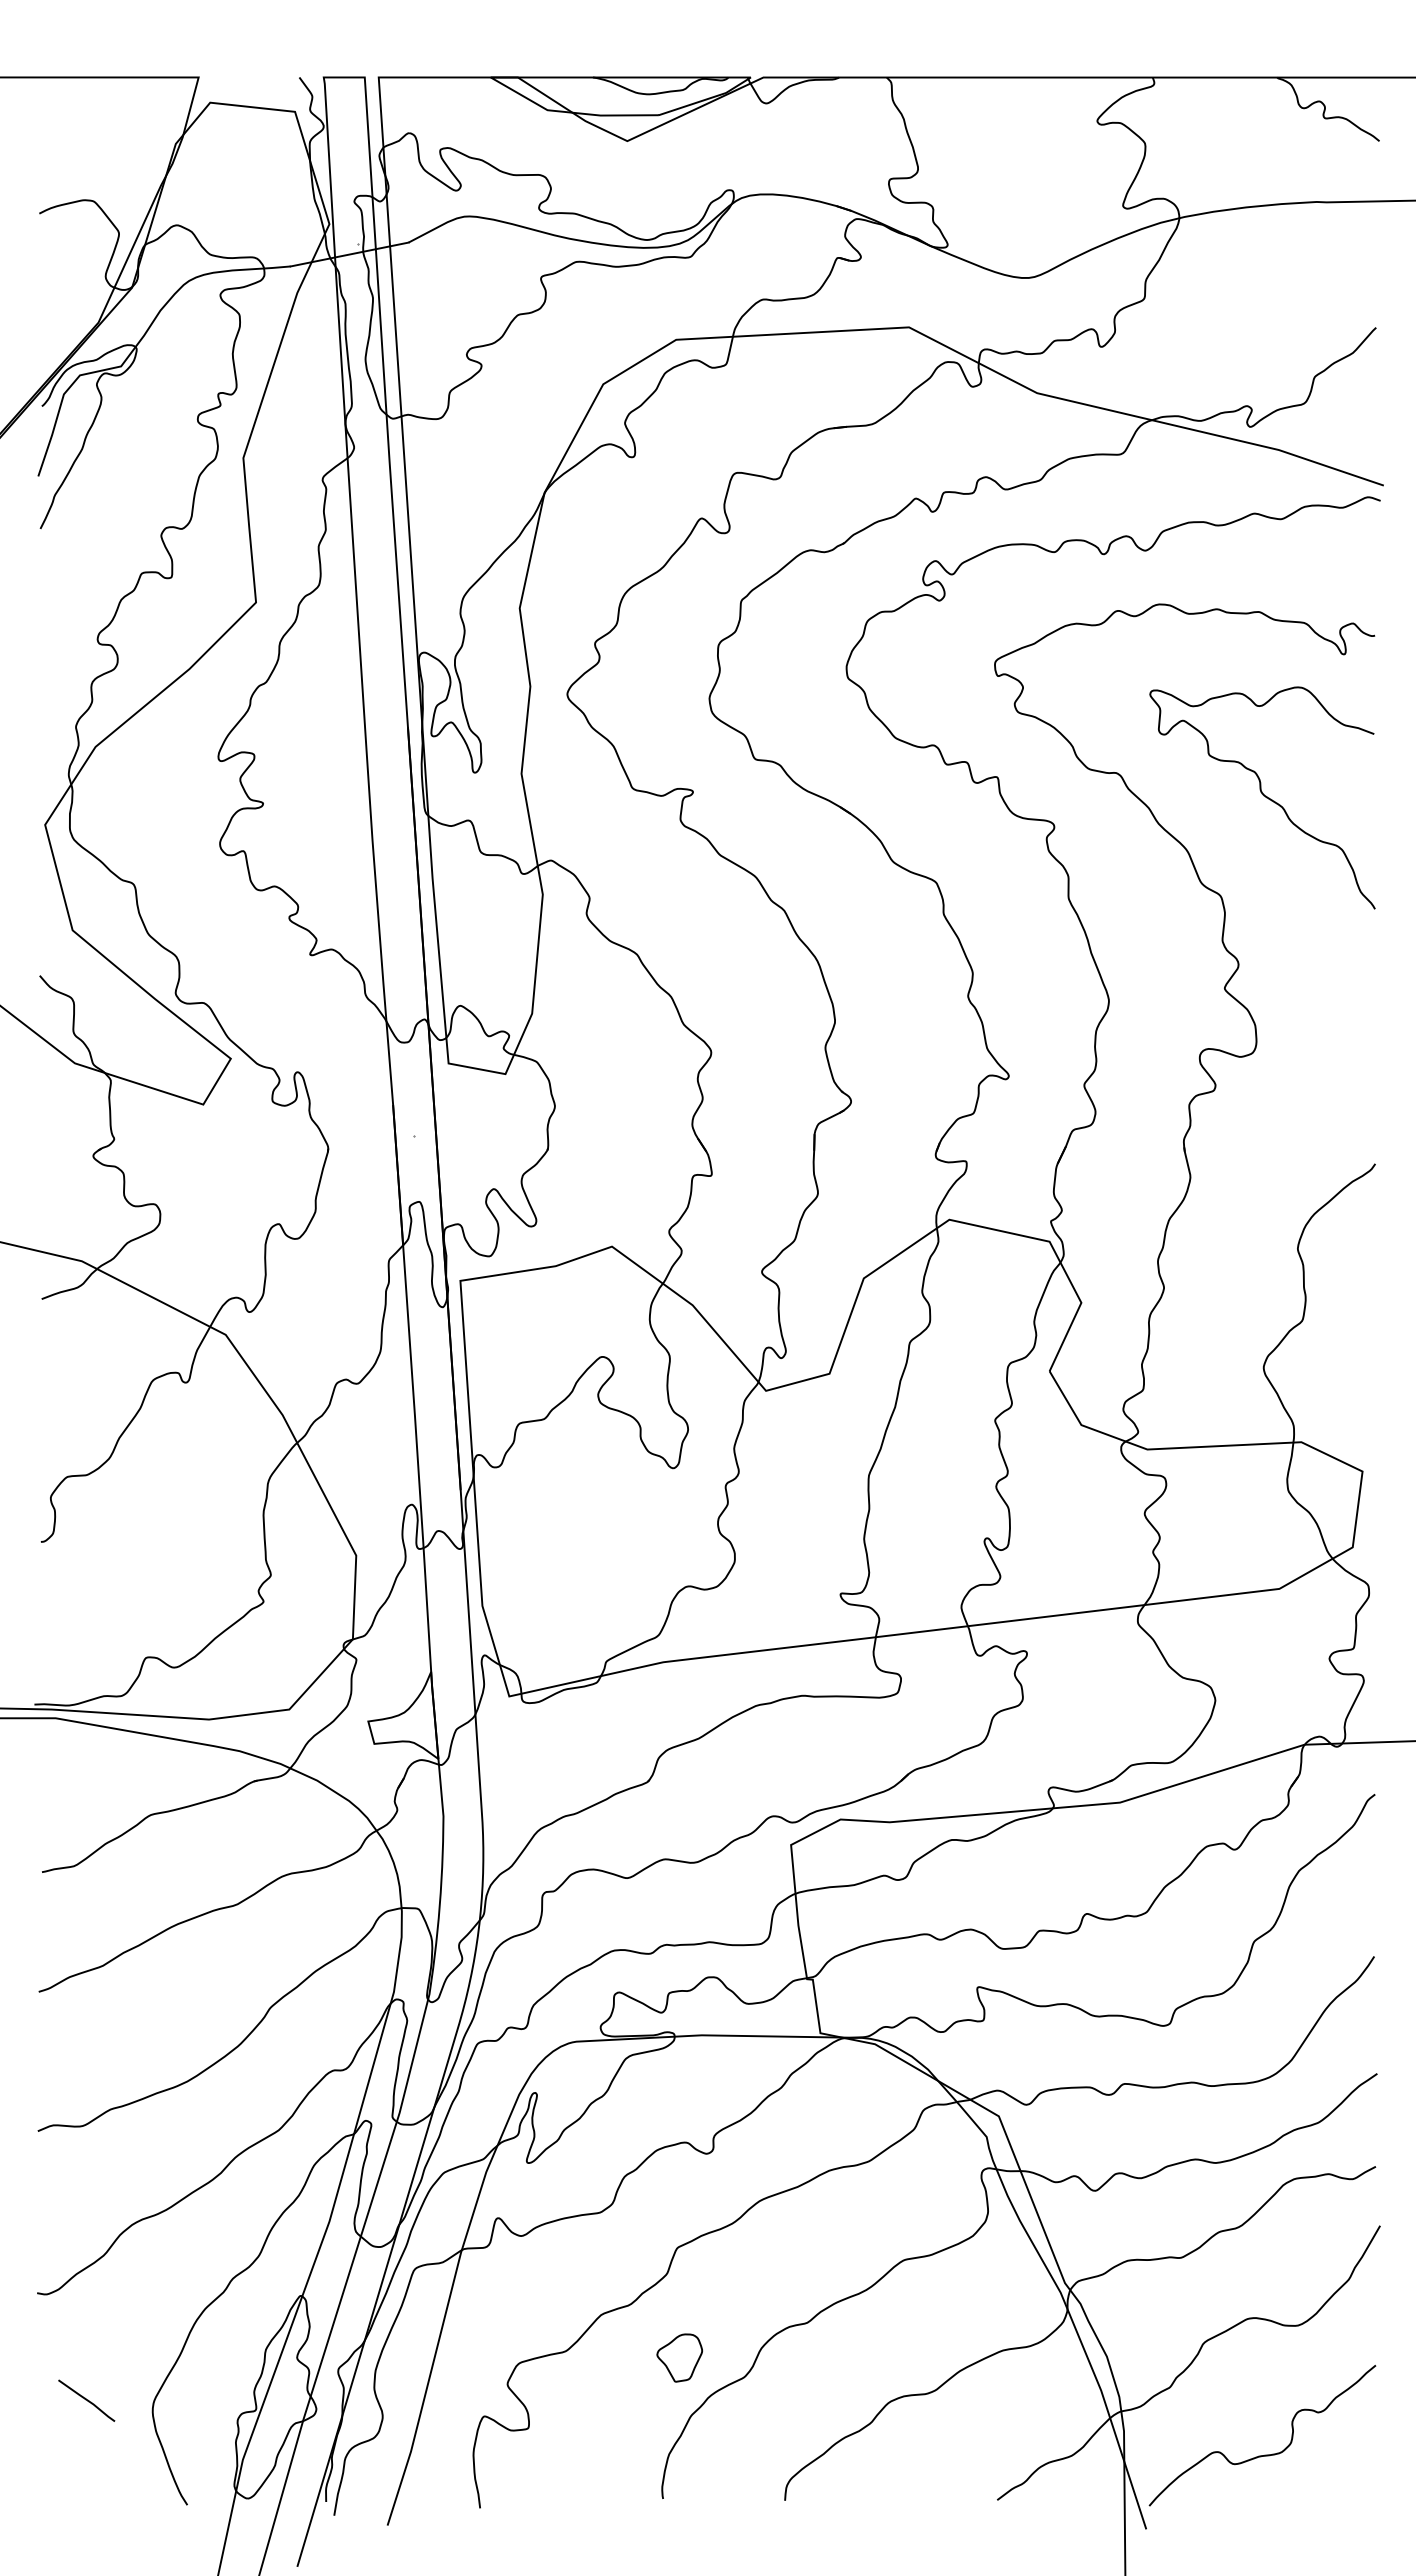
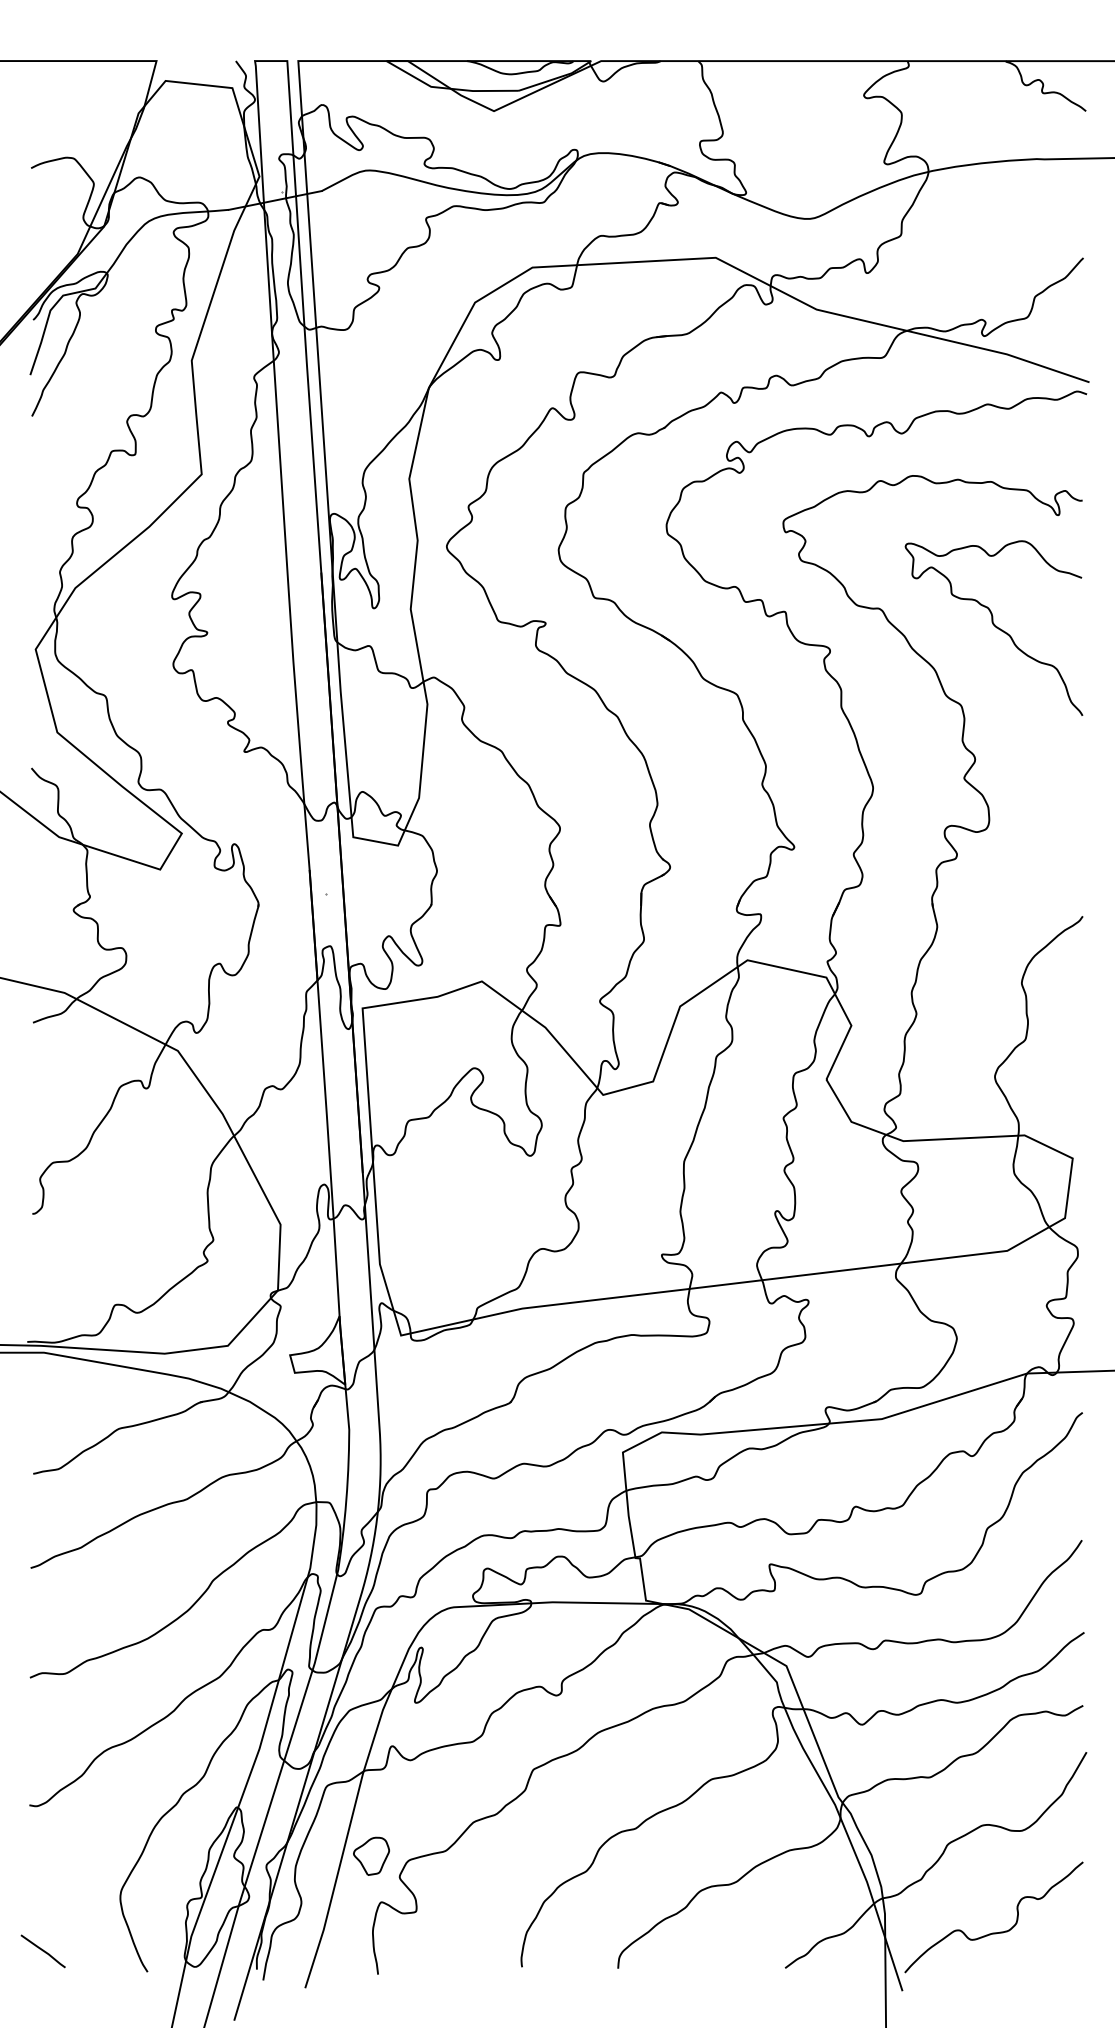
part: (679, 2357) -> (371, 1855), moved
line: (86, 2400) -> (43, 1951), moved

